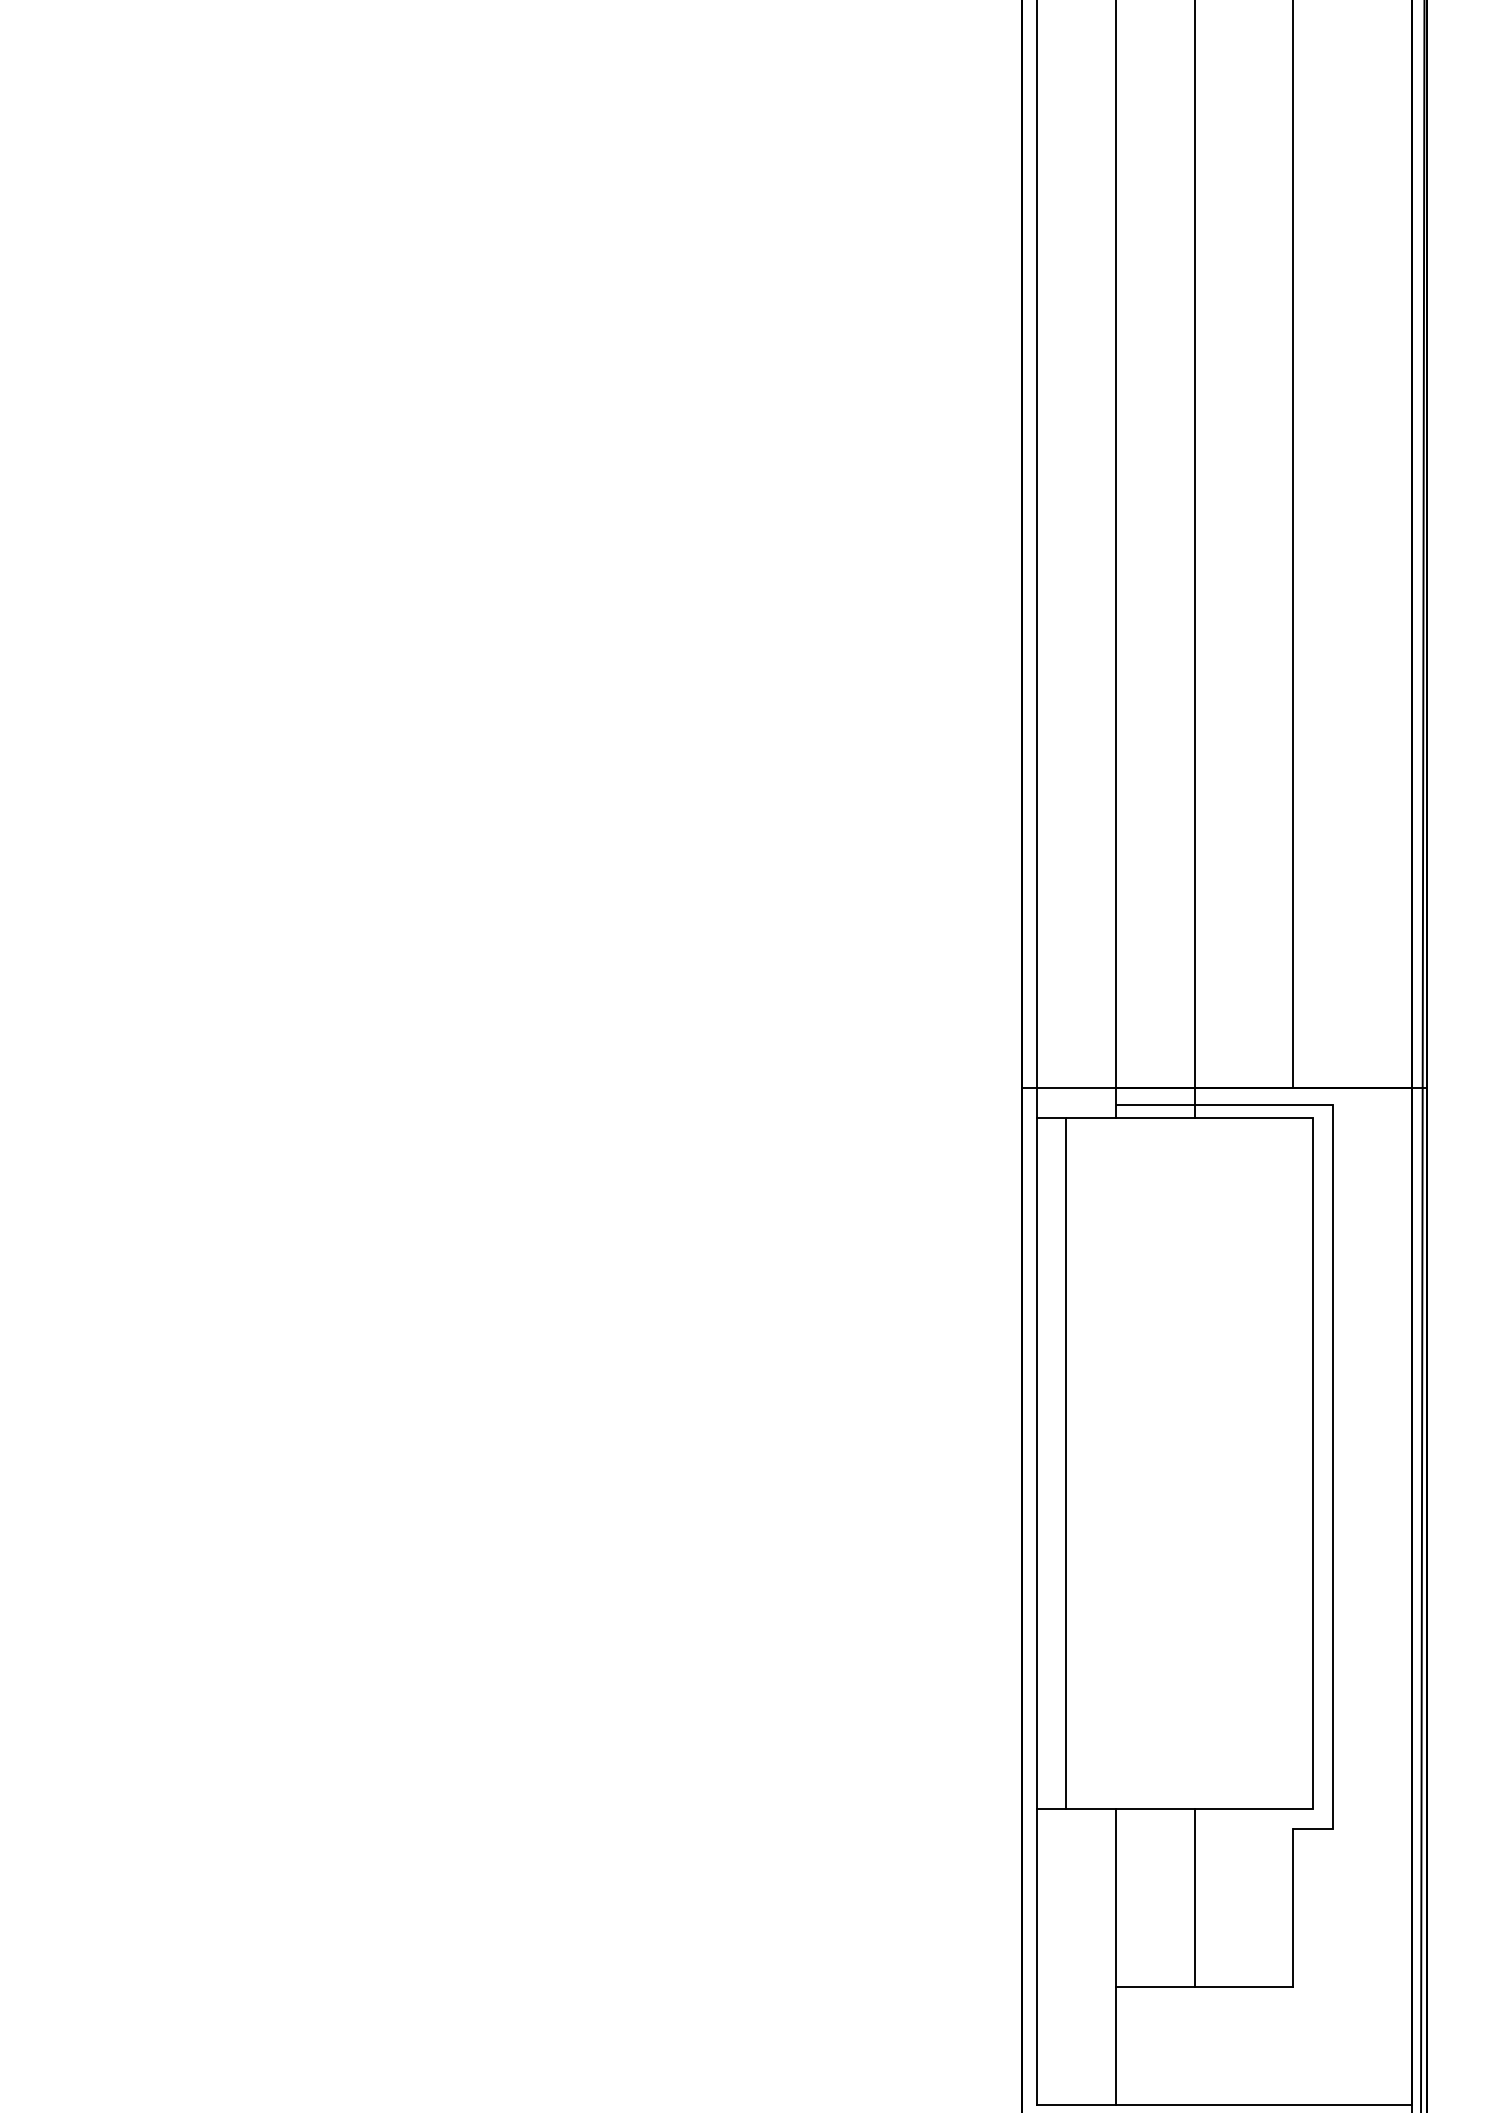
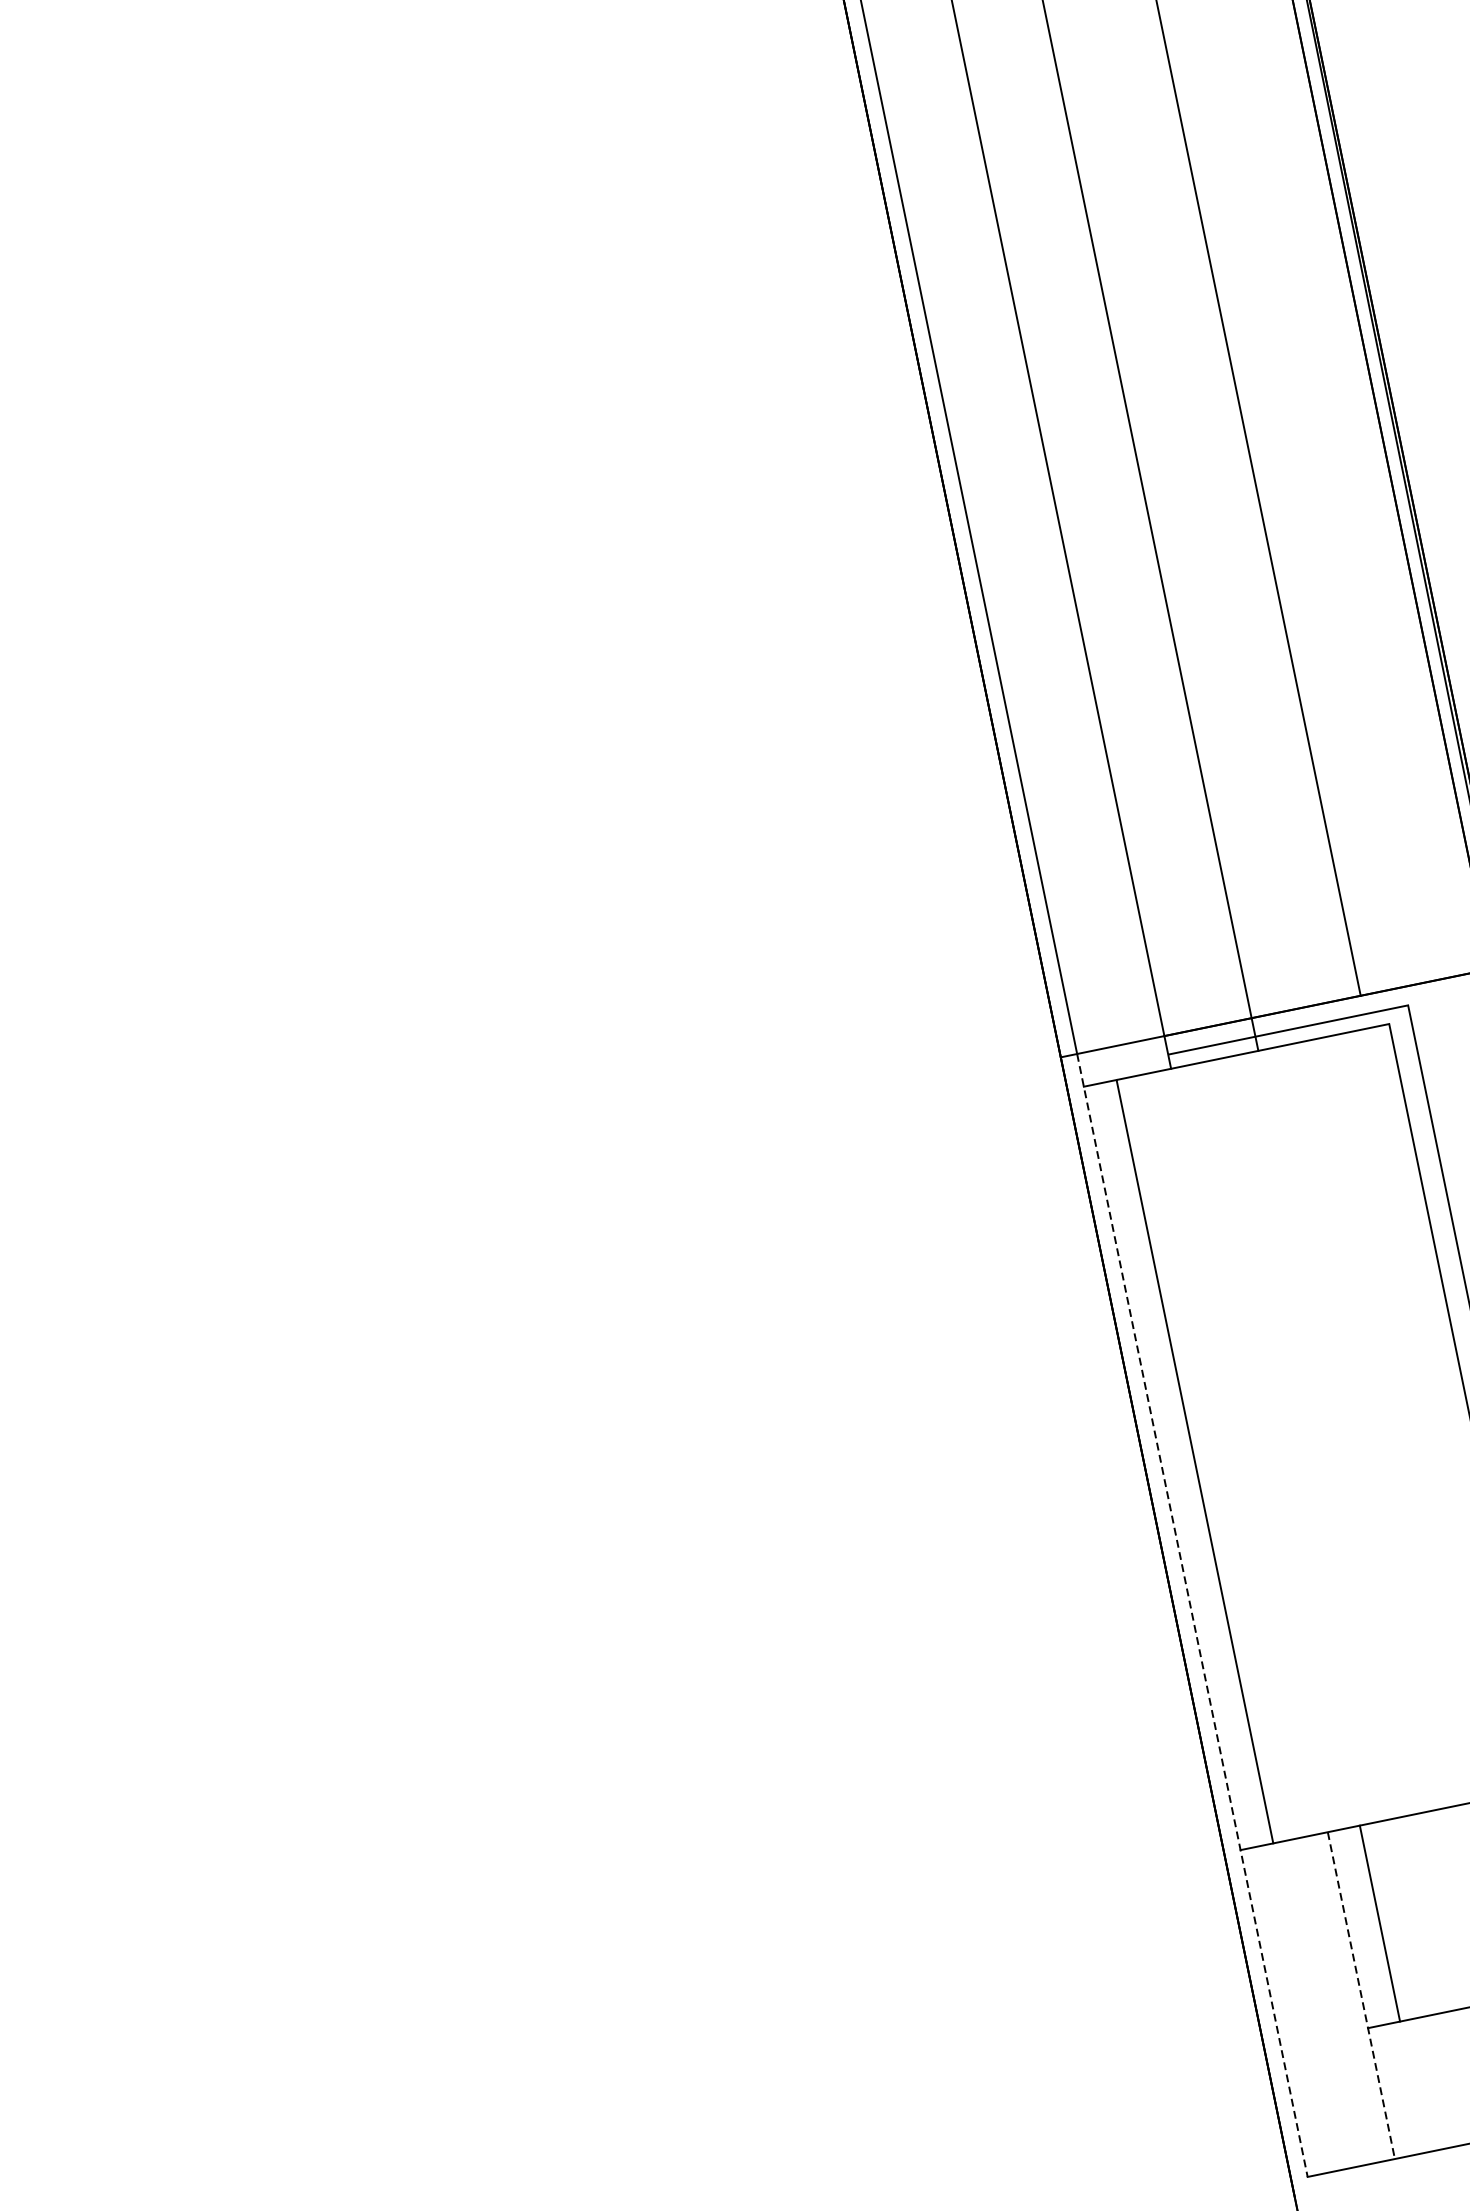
line: (1036, 1597) -> (1192, 1616), solid -> dashed
line: (1194, 1897) -> (1379, 1923), moved
line: (1115, 1957) -> (1361, 1995), solid -> dashed

